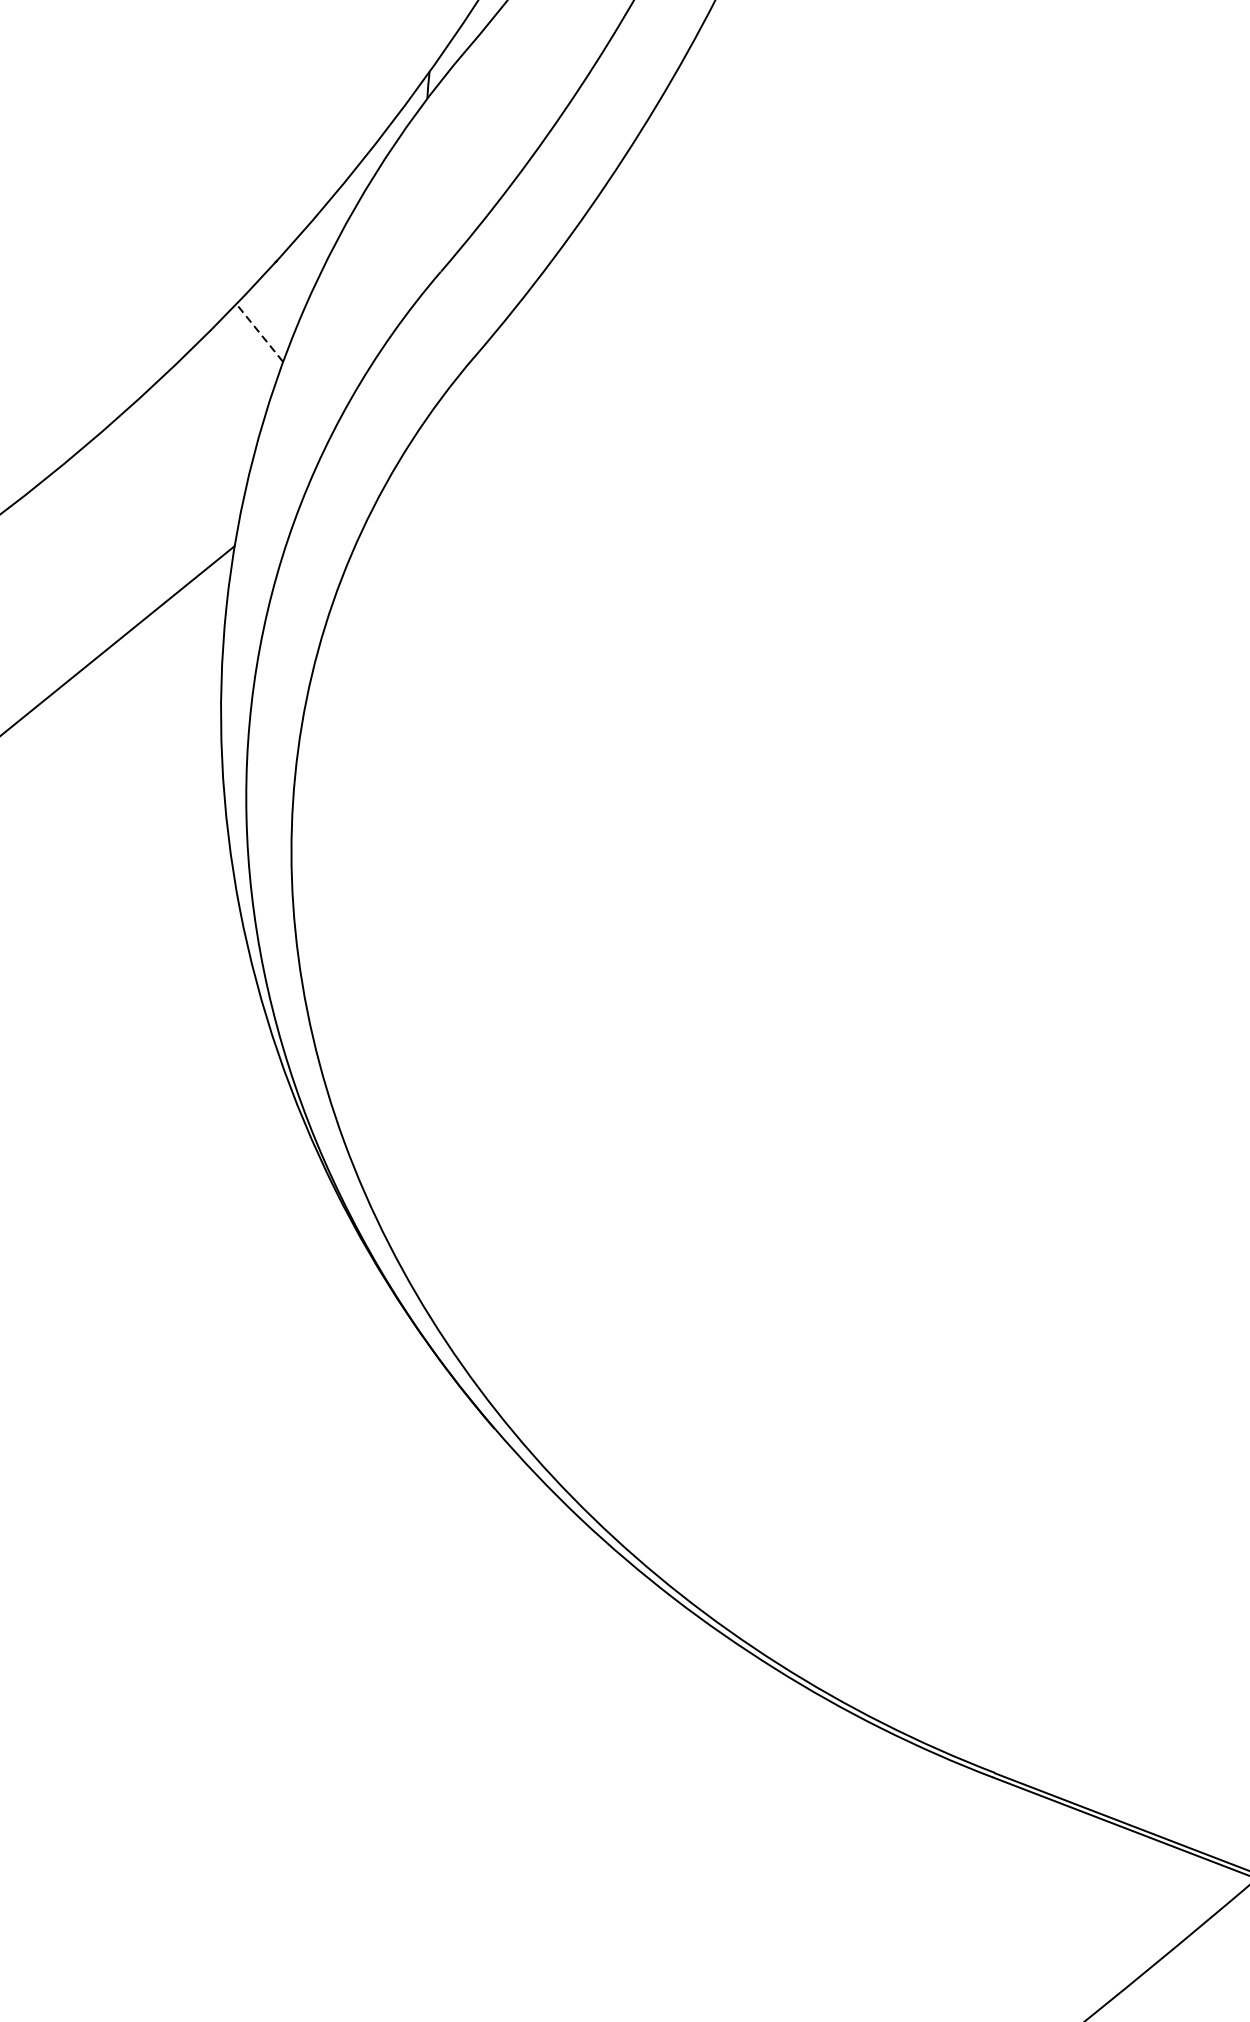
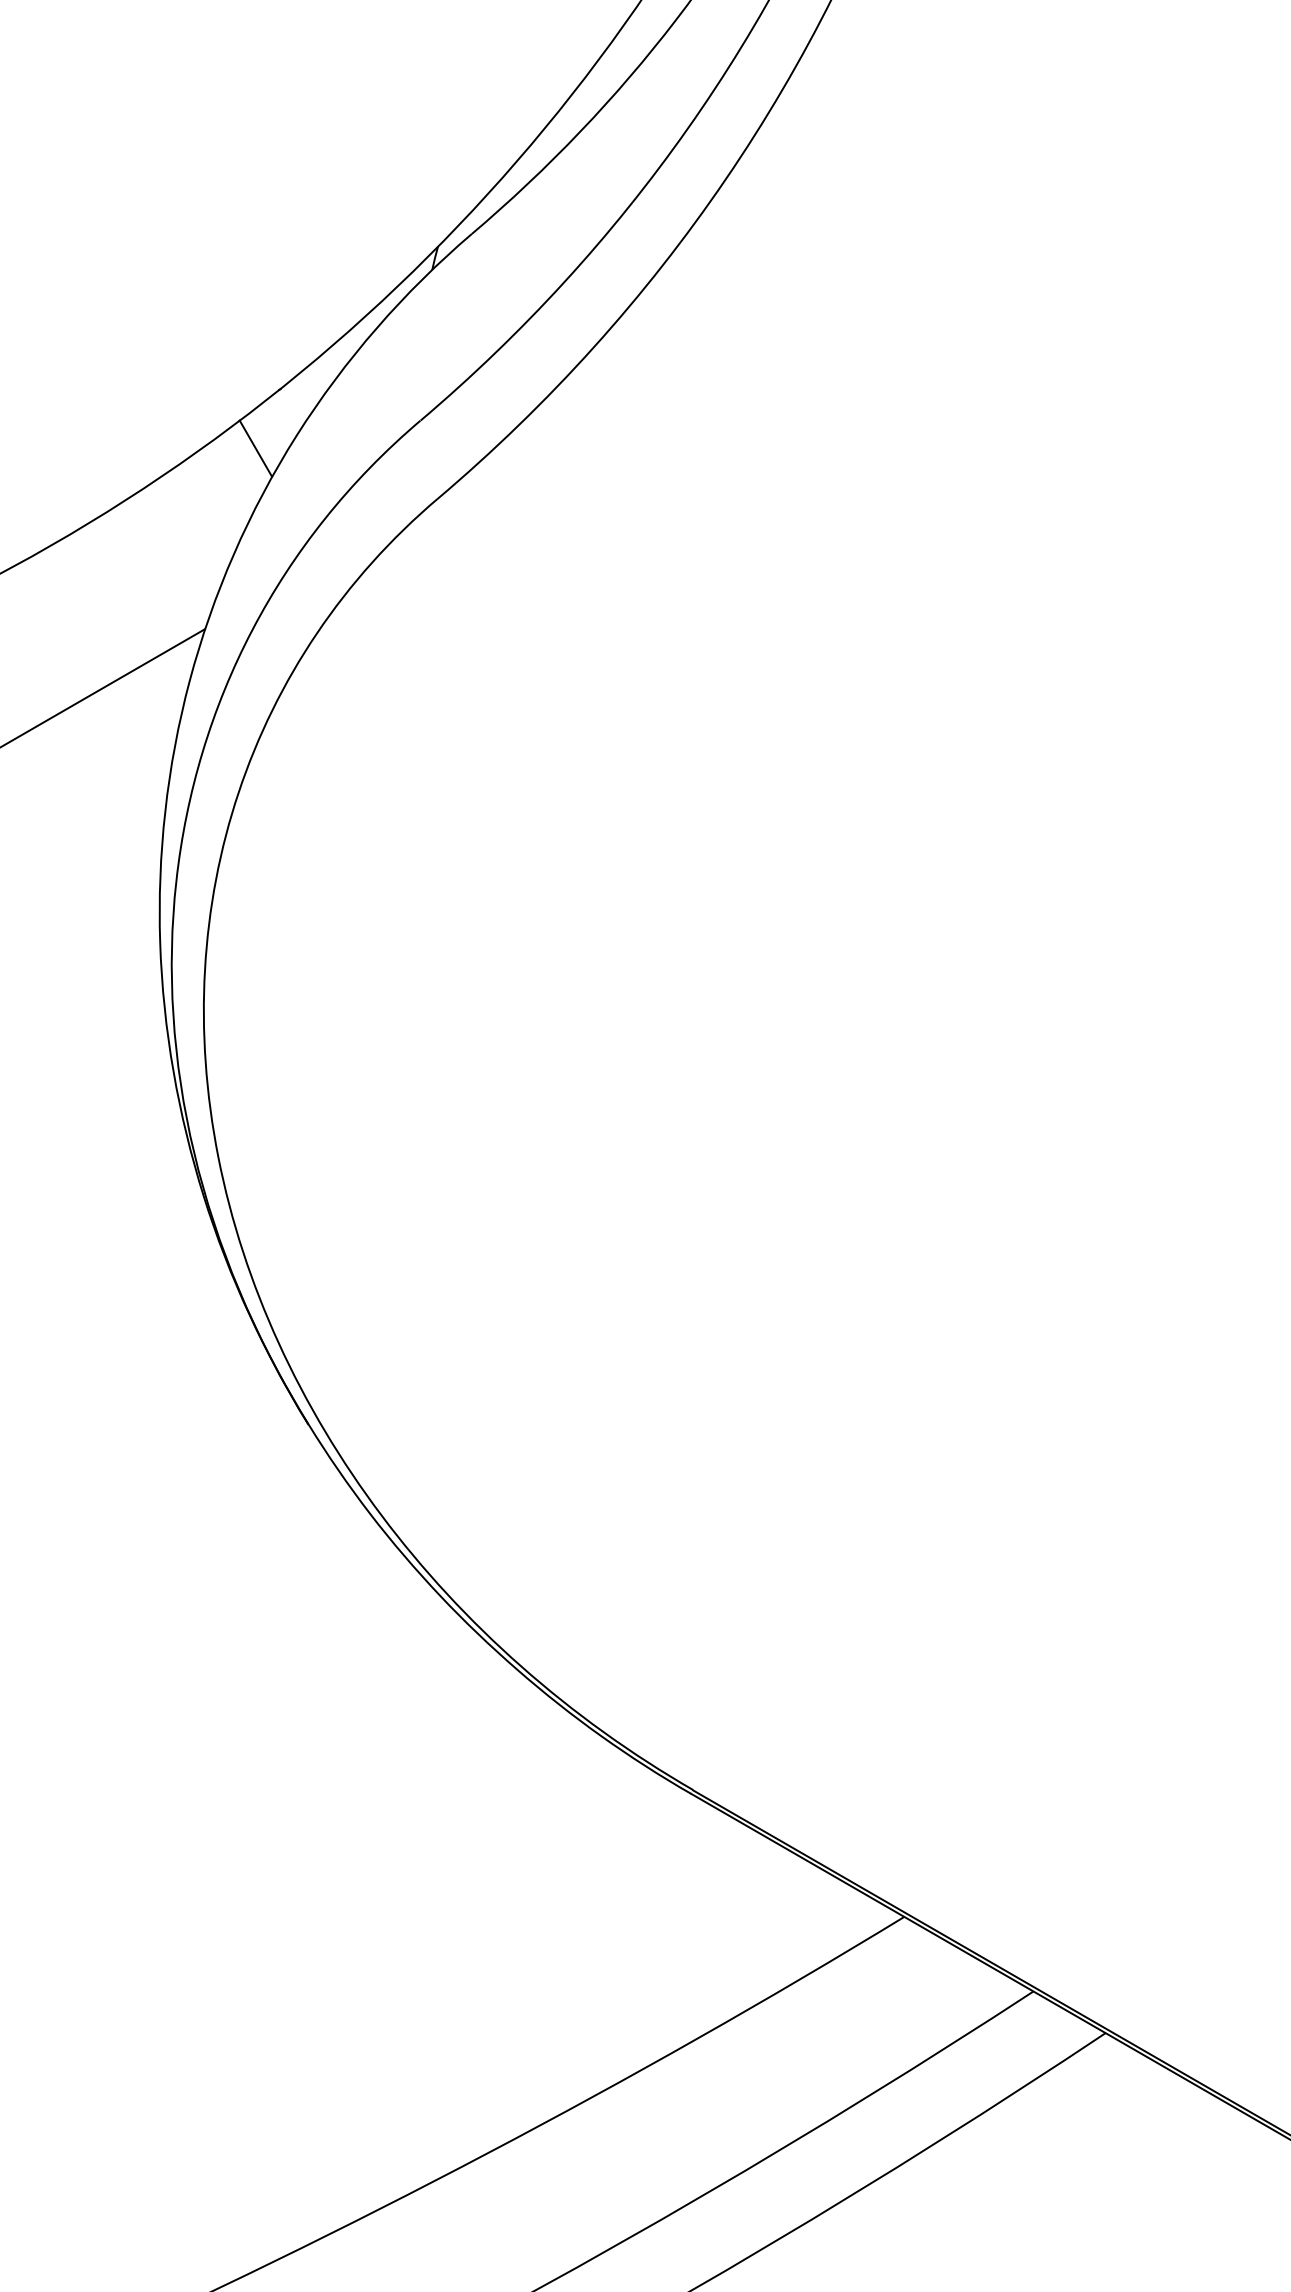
line: (259, 332) -> (255, 448), dashed -> solid

